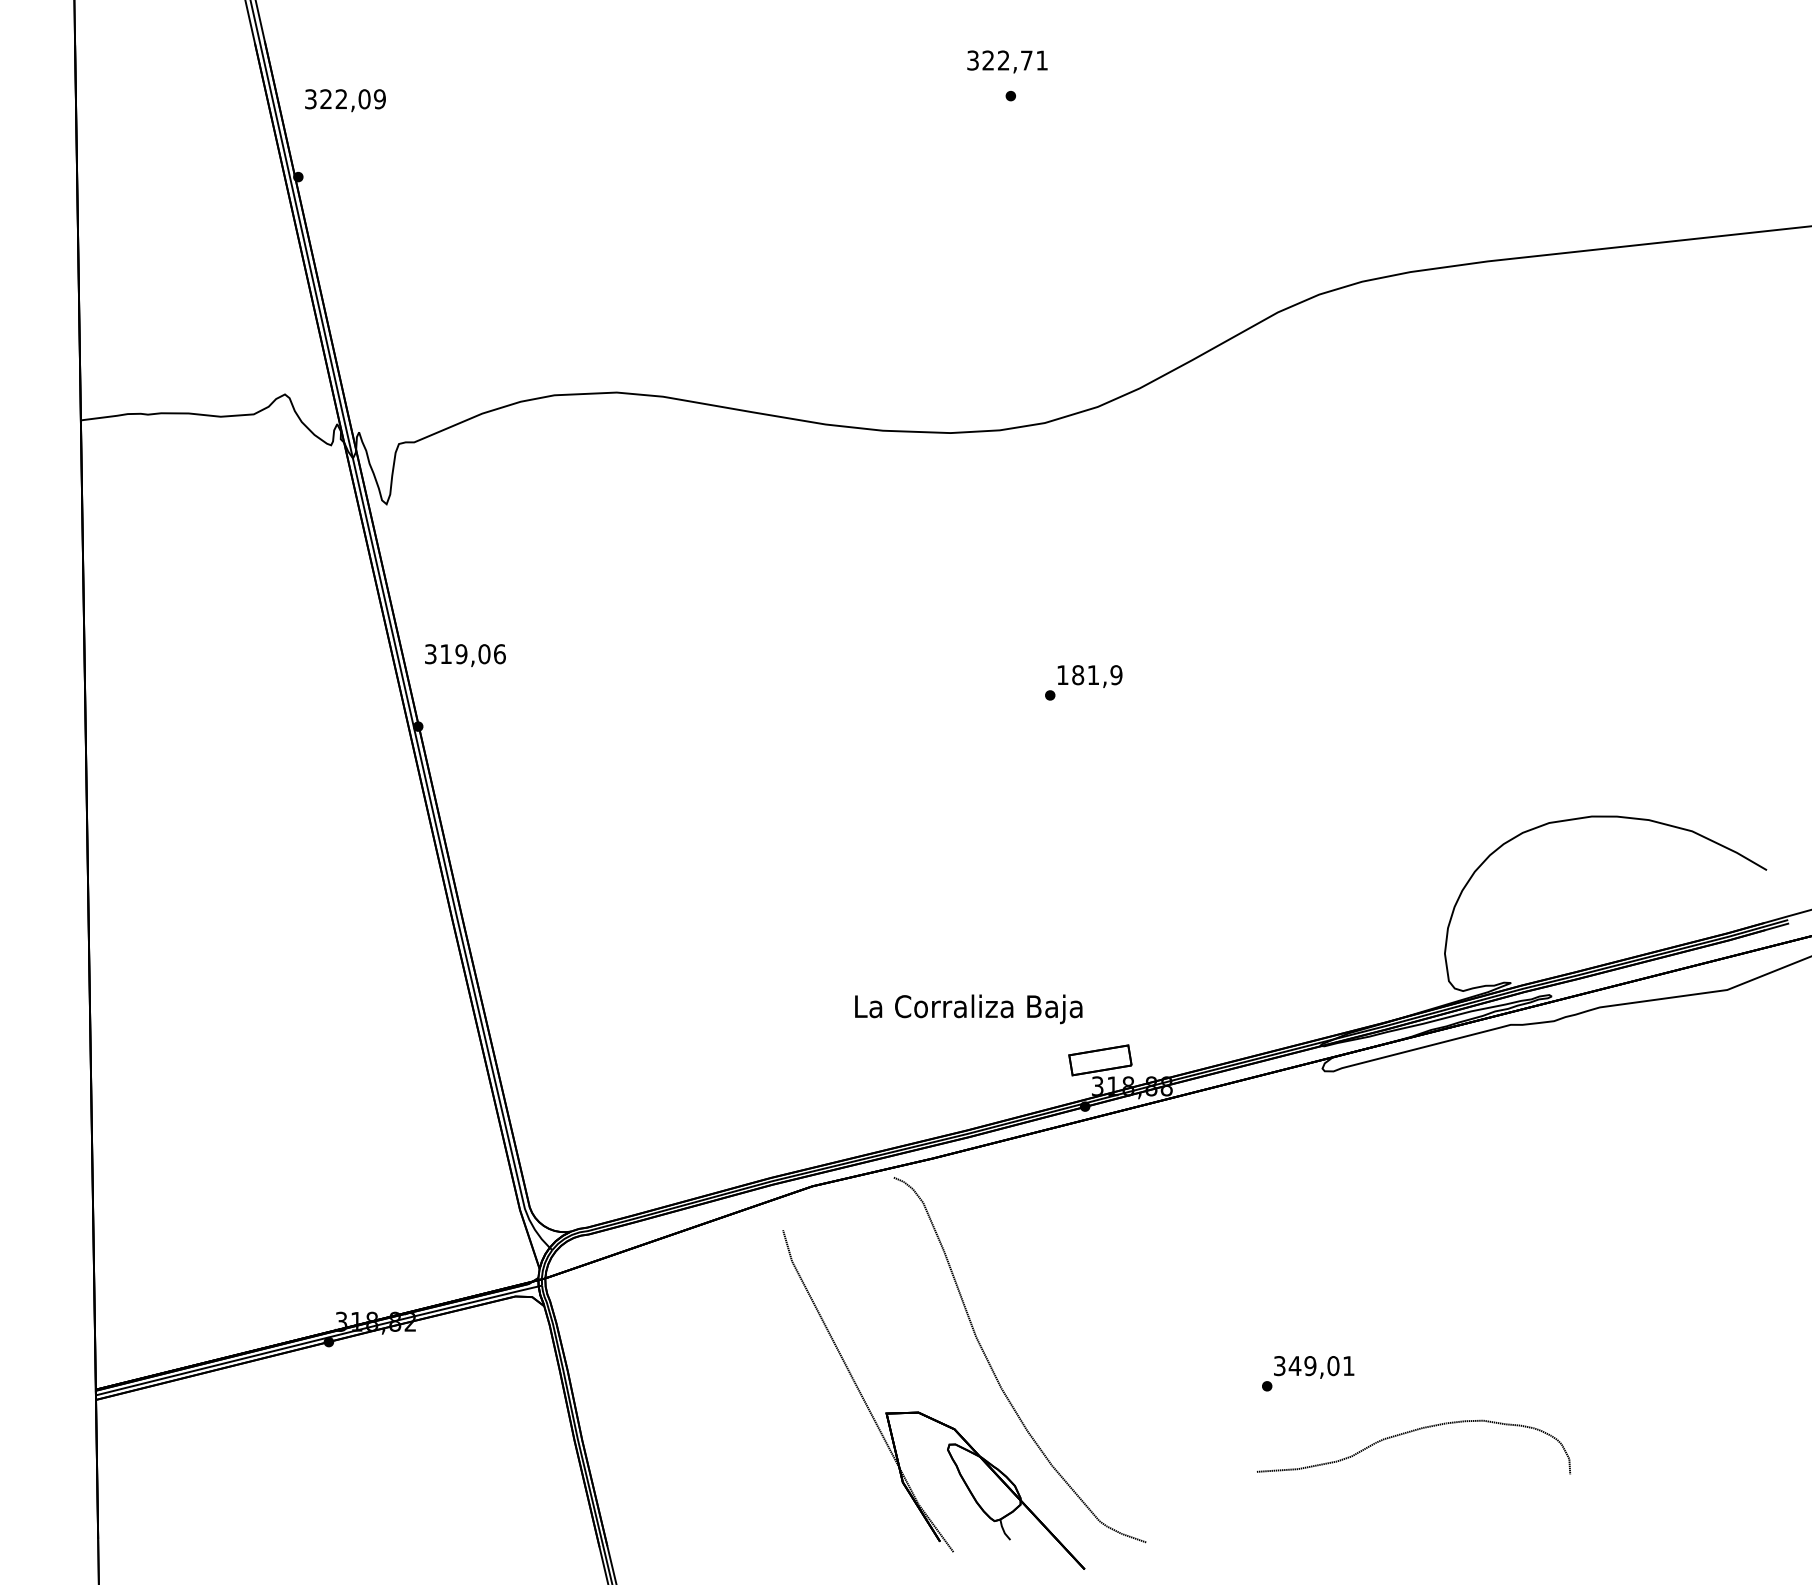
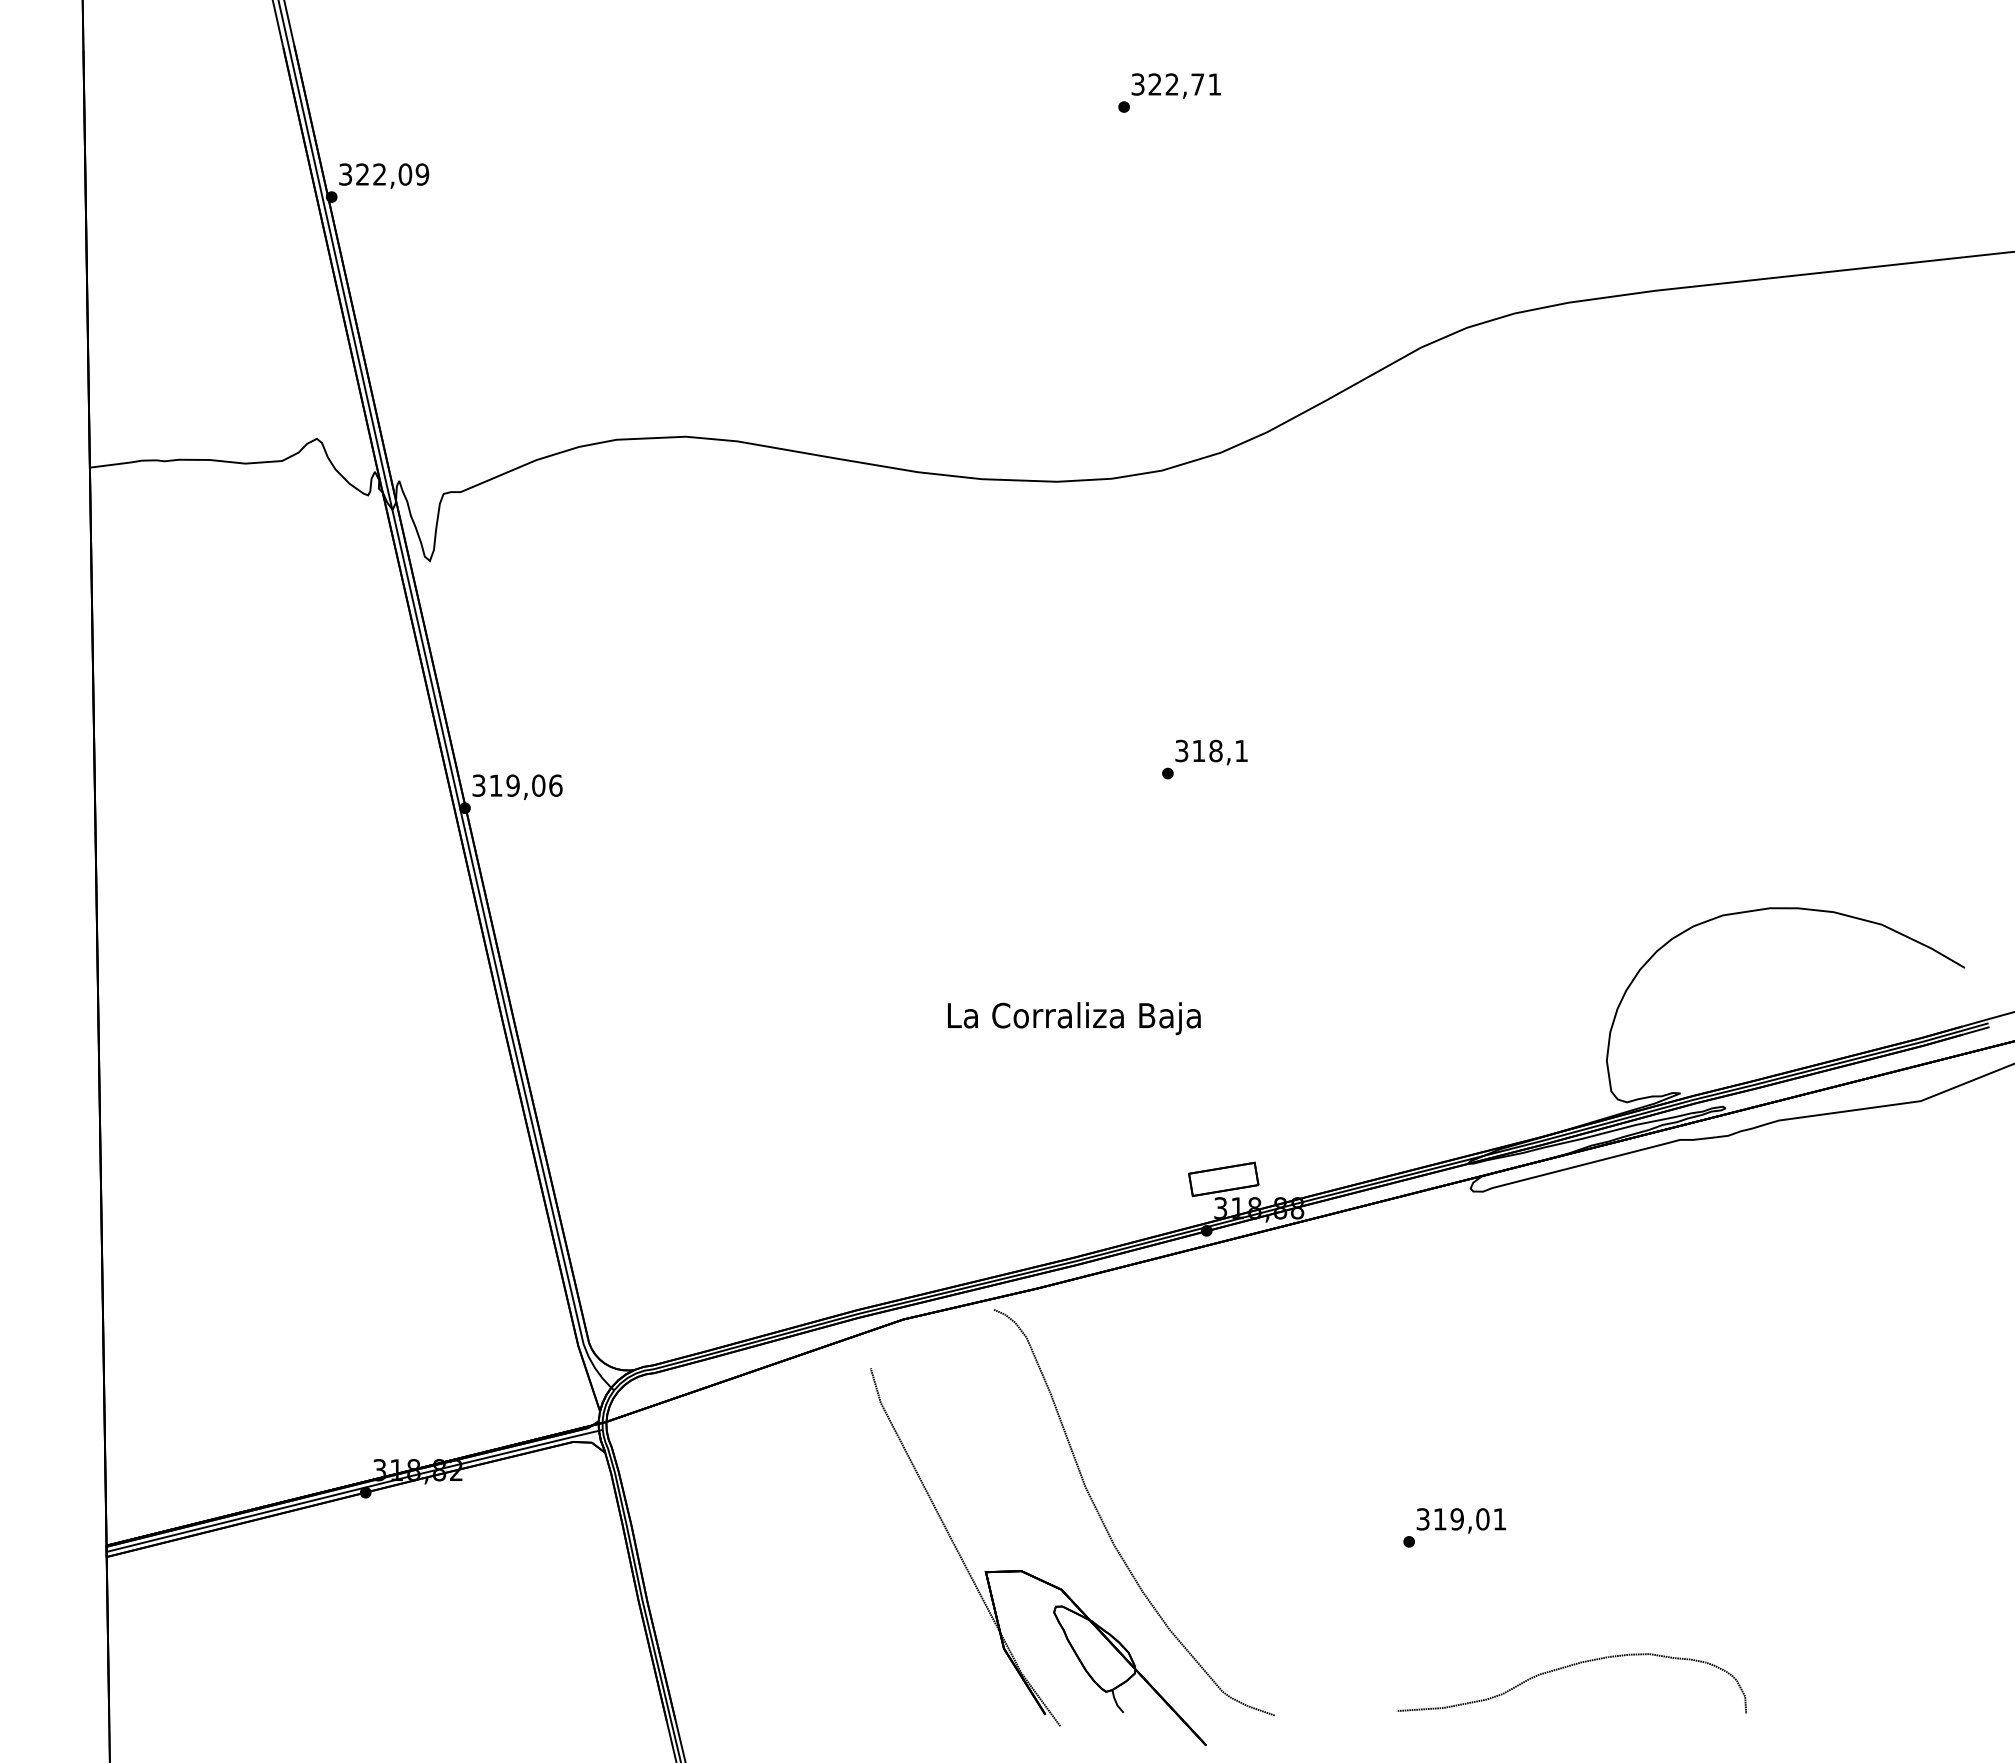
text: (1006, 61) -> (1175, 85), moved
text: (345, 100) -> (384, 175), moved
text: (465, 654) -> (517, 786), moved
text: (1089, 674) -> (1211, 750), 181,9 -> 318,1
text: (968, 1009) -> (1074, 1018), moved
text: (1295, 1366) -> (1440, 1519), 349,01 -> 319,01
curve: (1410, 1432) -> (1568, 1667), moved

